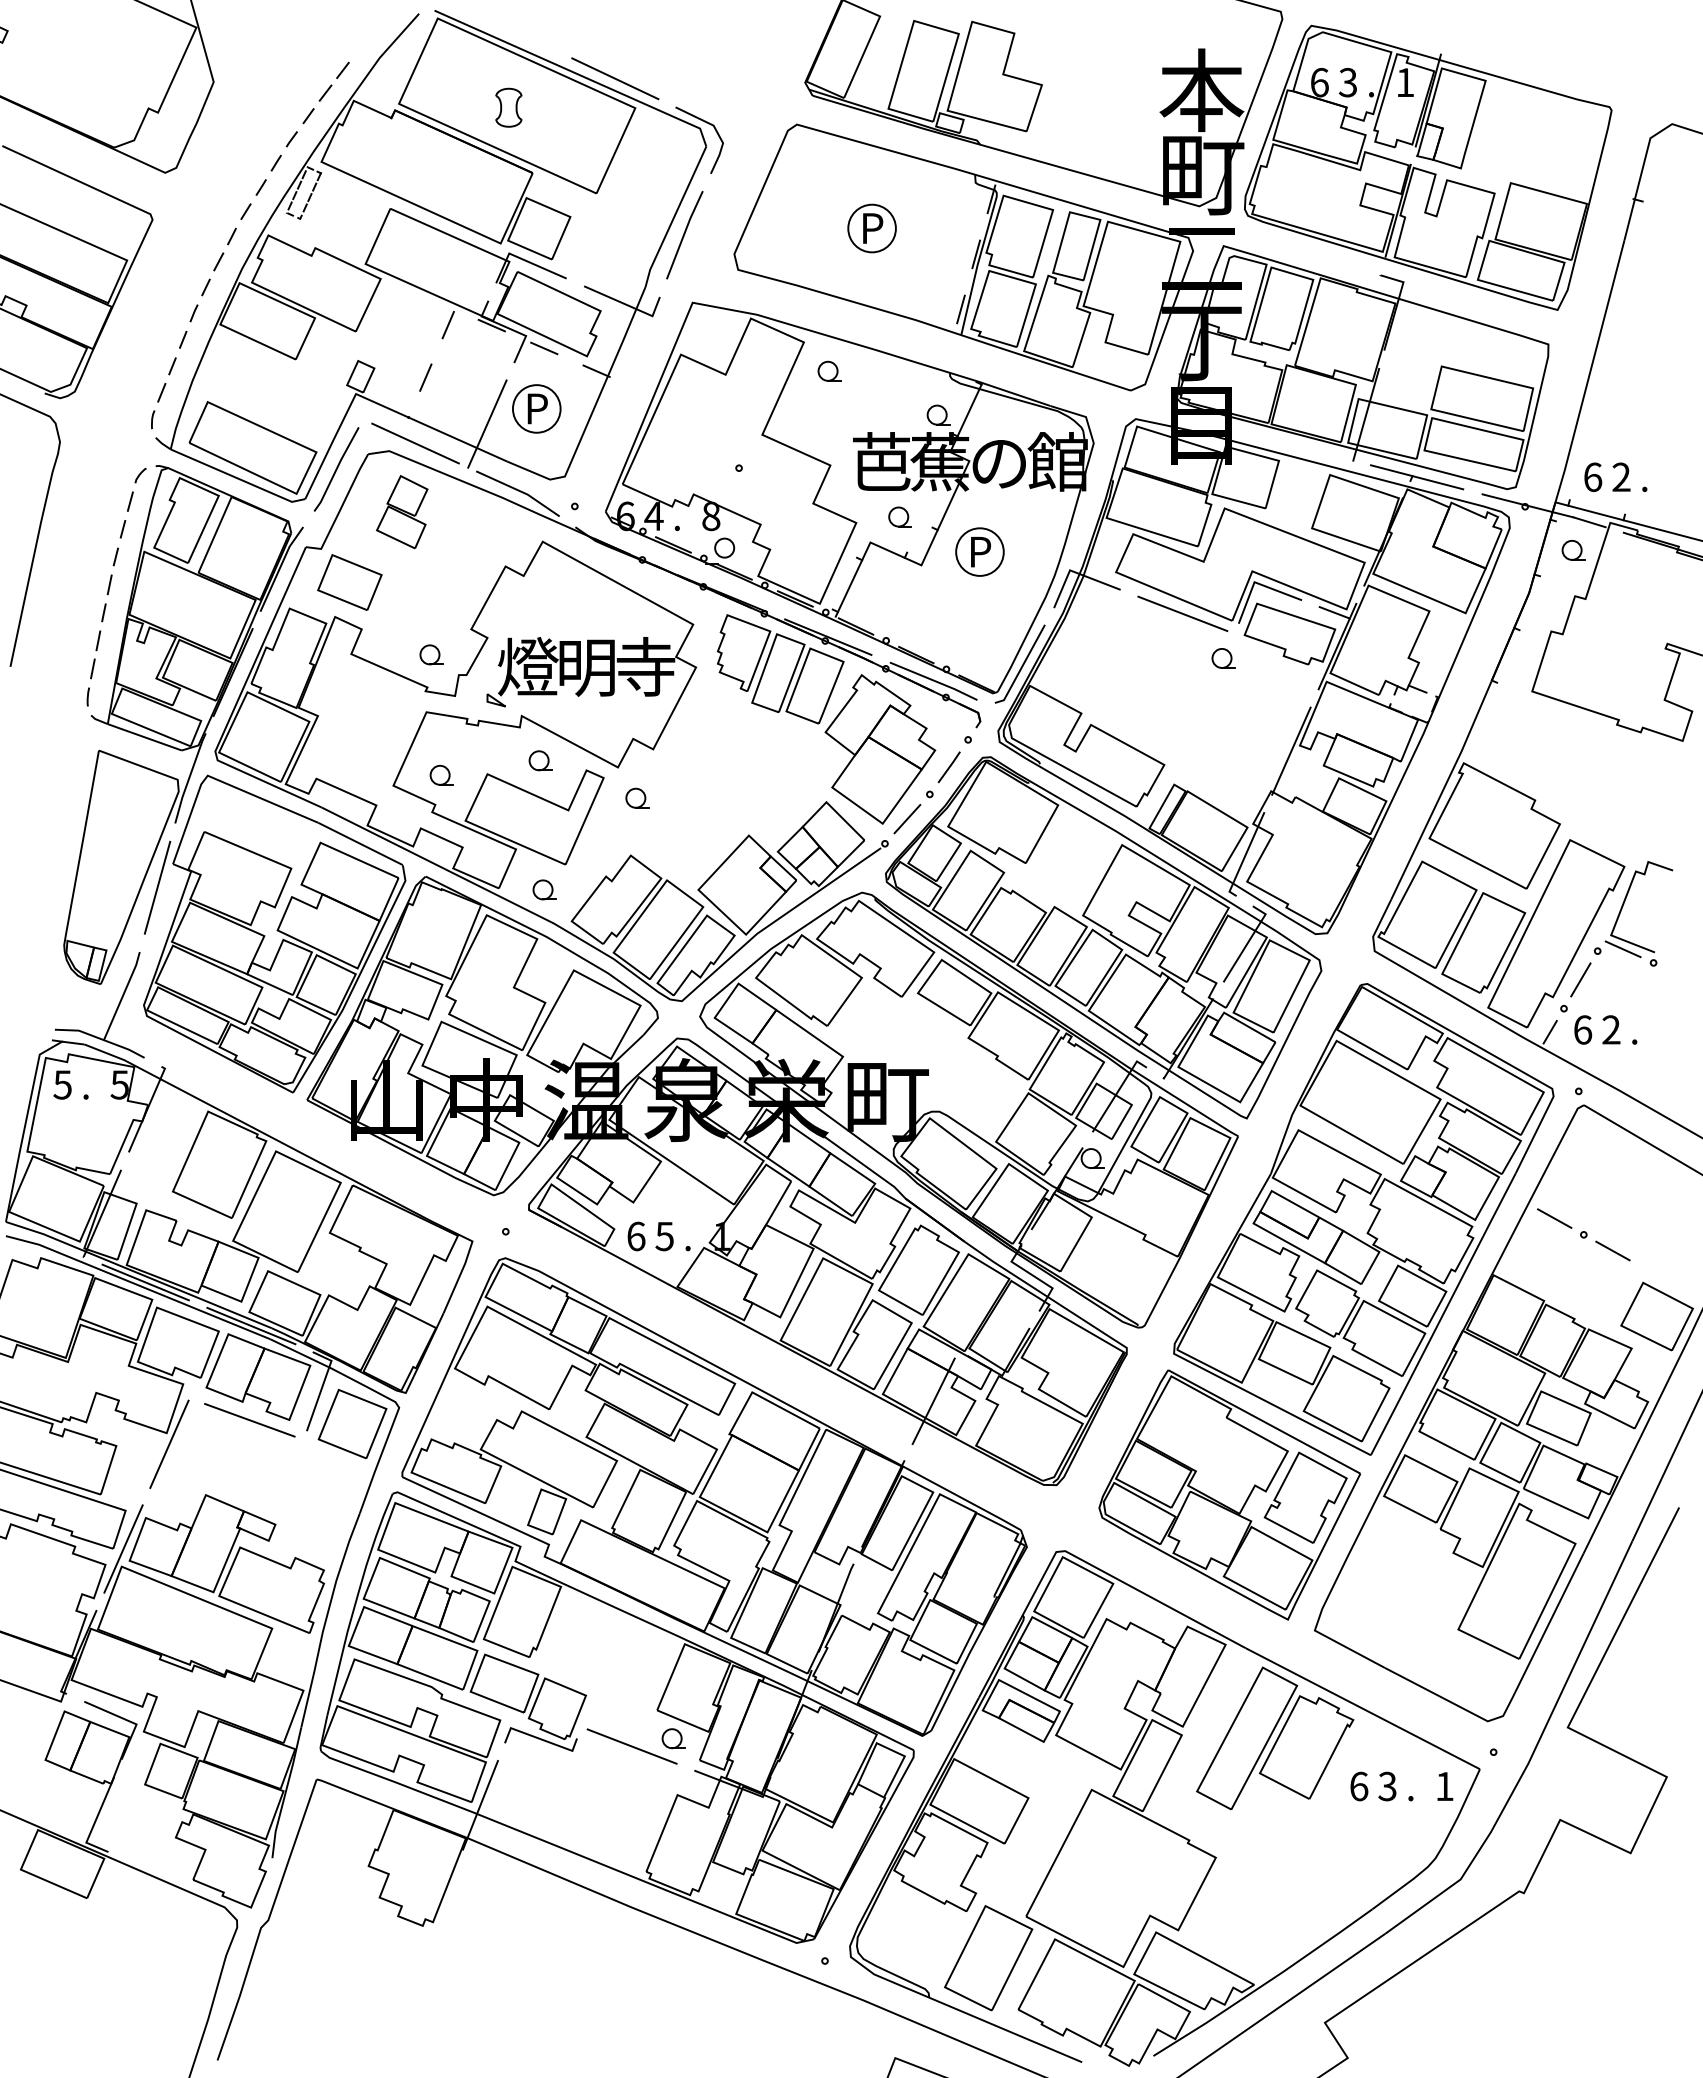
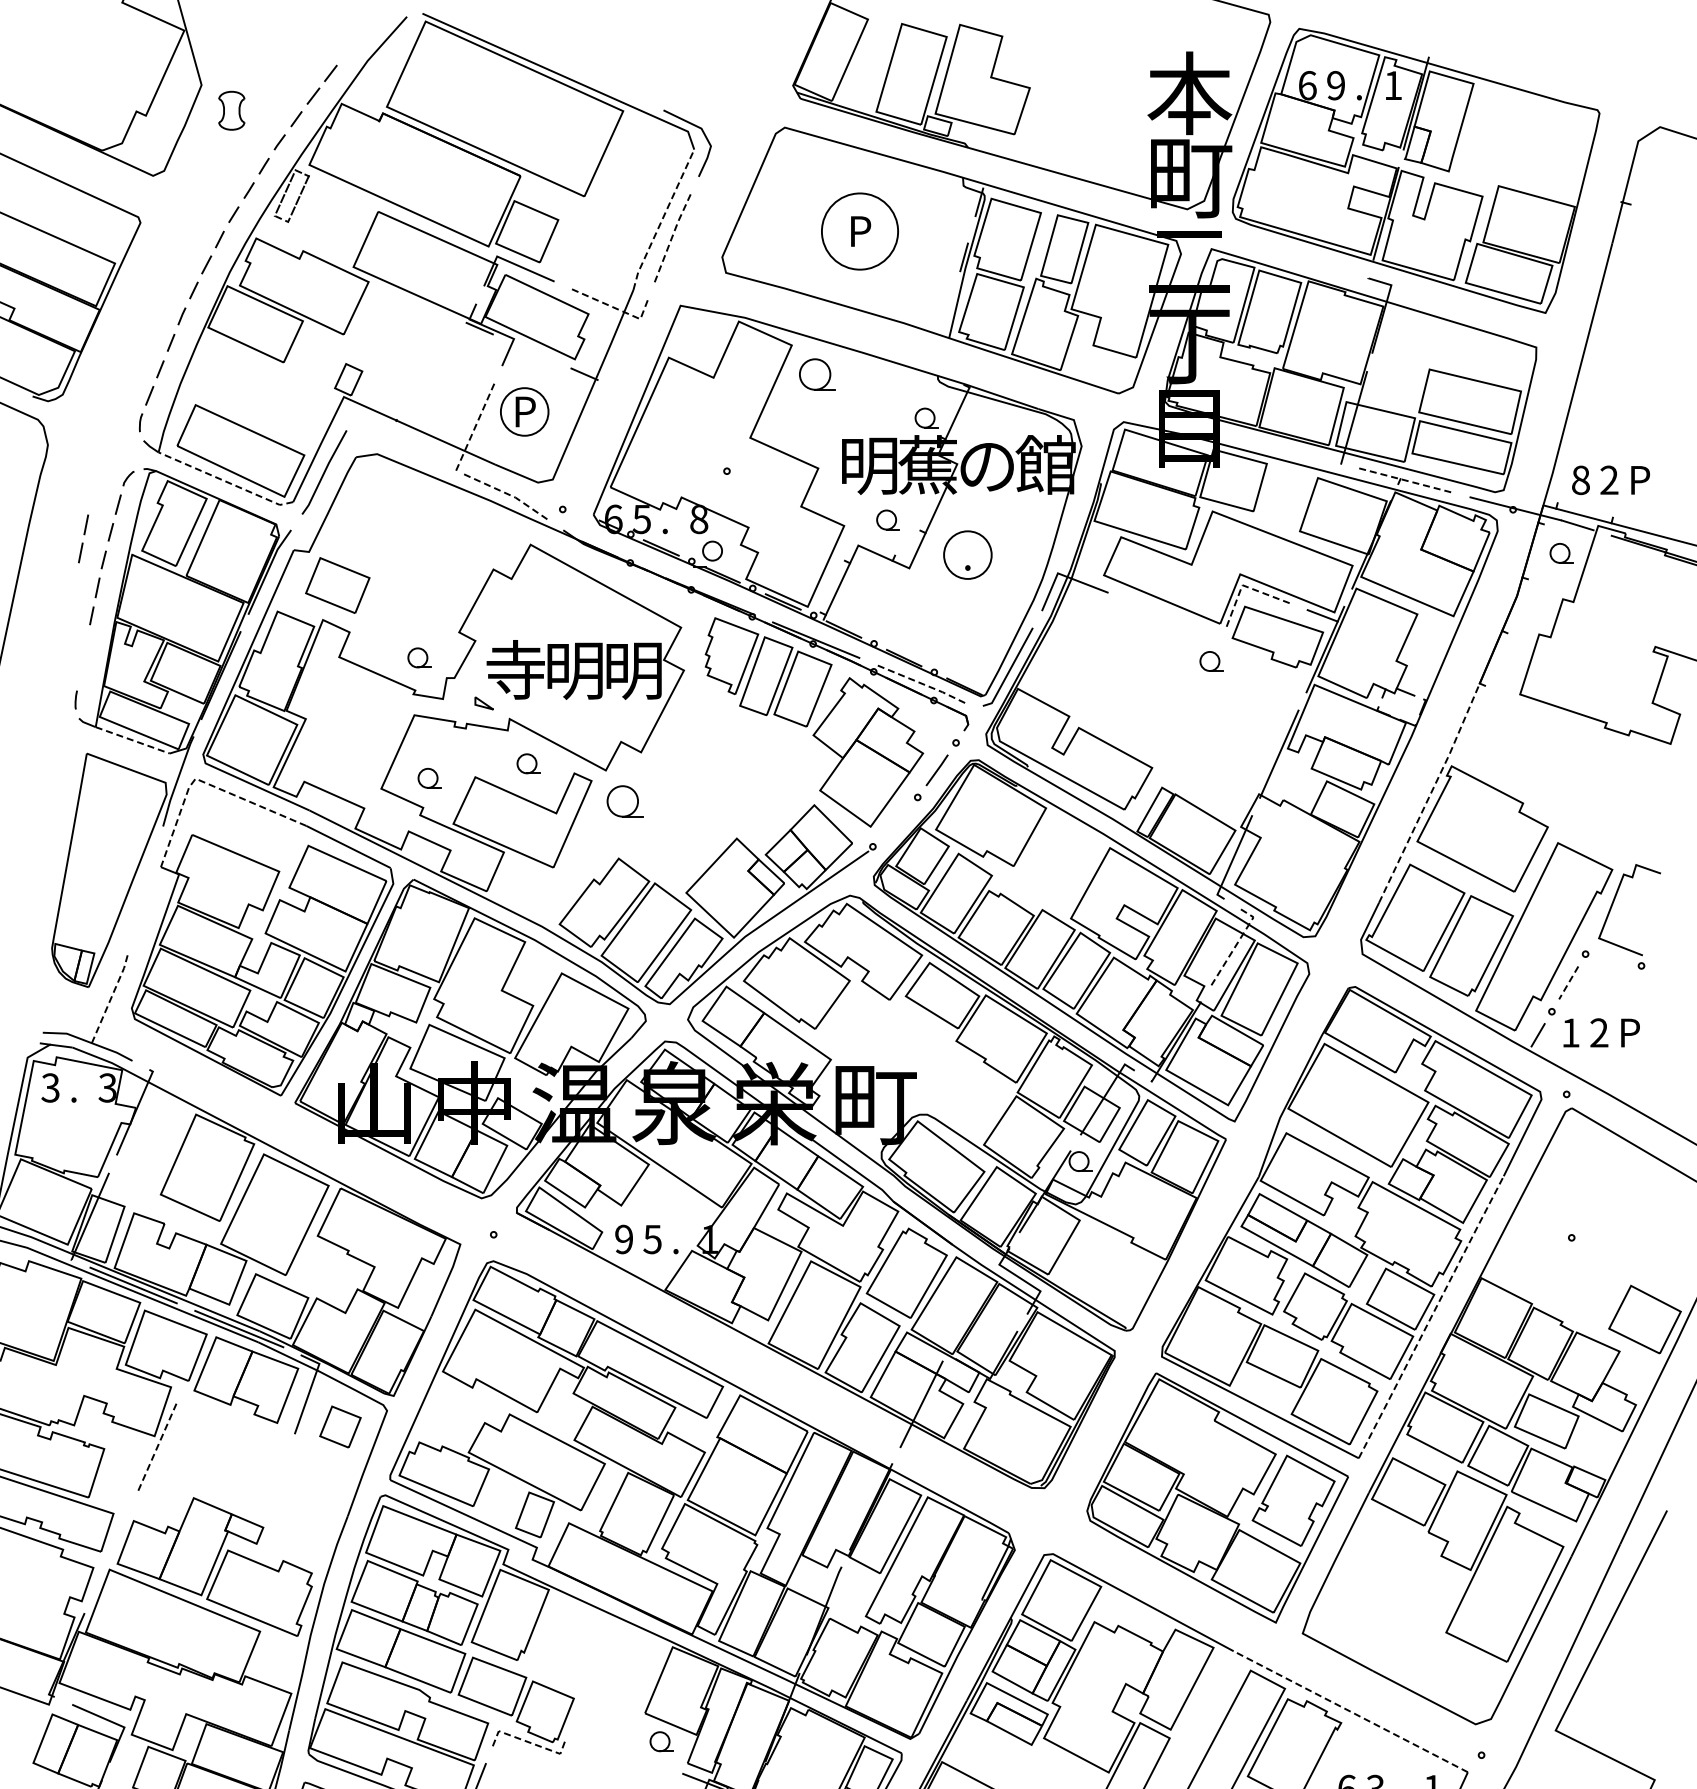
line: (615, 78) -> (603, 81), removed
text: (1347, 82) -> (1335, 85), 3 -> 9
part: (508, 107) -> (231, 110), moved
line: (674, 216) -> (662, 219), solid -> dashed
circle: (871, 228) -> (859, 231), size x1.6
line: (684, 234) -> (672, 237), solid -> dashed
line: (628, 305) -> (616, 308), solid -> dashed
line: (960, 309) -> (948, 312), removed
line: (447, 324) -> (435, 327), removed
line: (544, 348) -> (532, 351), removed
part: (829, 370) -> (817, 373), size x1.6
line: (425, 377) -> (413, 380), removed
line: (487, 424) -> (475, 427), solid -> dashed
line: (415, 443) -> (403, 446), removed
text: (881, 461) -> (869, 464), 芭 -> 明
text: (1593, 476) -> (1581, 479), 6 -> 8
line: (1417, 477) -> (1405, 480), solid -> dashed
text: (1652, 477) -> (1640, 480), . -> P
line: (238, 478) -> (226, 481), solid -> dashed
line: (520, 491) -> (508, 494), solid -> dashed
part: (402, 512) -> (390, 515), removed
text: (653, 516) -> (641, 519), 4 -> 5
text: (981, 551) -> (969, 554), P -> .
line: (1257, 583) -> (1245, 586), solid -> dashed
line: (1182, 613) -> (1170, 616), removed
line: (96, 651) -> (84, 535), moved
text: (527, 666) -> (515, 669), 燈 -> 寺
text: (645, 666) -> (633, 669), 寺 -> 明
line: (934, 680) -> (922, 683), solid -> dashed
line: (145, 737) -> (133, 740), solid -> dashed
line: (217, 779) -> (205, 782), solid -> dashed
line: (1442, 790) -> (1430, 793), solid -> dashed
part: (637, 797) -> (625, 800), size x1.6
line: (907, 819) -> (895, 822), removed
line: (157, 887) -> (145, 890), removed
part: (544, 889) -> (532, 892), removed
line: (1249, 941) -> (1237, 944), solid -> dashed
line: (1622, 949) -> (1610, 952), removed
line: (1580, 980) -> (1568, 983), solid -> dashed
line: (123, 995) -> (111, 998), solid -> dashed
text: (1583, 1029) -> (1571, 1032), 6 -> 1
text: (1642, 1029) -> (1630, 1032), . -> P
text: (62, 1084) -> (50, 1087), 5 -> 3
text: (119, 1084) -> (107, 1087), 5 -> 3
line: (1554, 1218) -> (1542, 1221), removed
text: (636, 1236) -> (624, 1239), 6 -> 9
line: (1612, 1250) -> (1600, 1253), removed
line: (1443, 1313) -> (1431, 1316), solid -> dashed
line: (249, 1419) -> (237, 1422), removed
part: (352, 1423) -> (340, 1426), size x0.6
line: (169, 1444) -> (157, 1447), solid -> dashed
line: (123, 1548) -> (111, 1551), removed
line: (1362, 1708) -> (1350, 1711), solid -> dashed
line: (540, 1739) -> (528, 1742), solid -> dashed
line: (631, 1746) -> (619, 1749), removed

